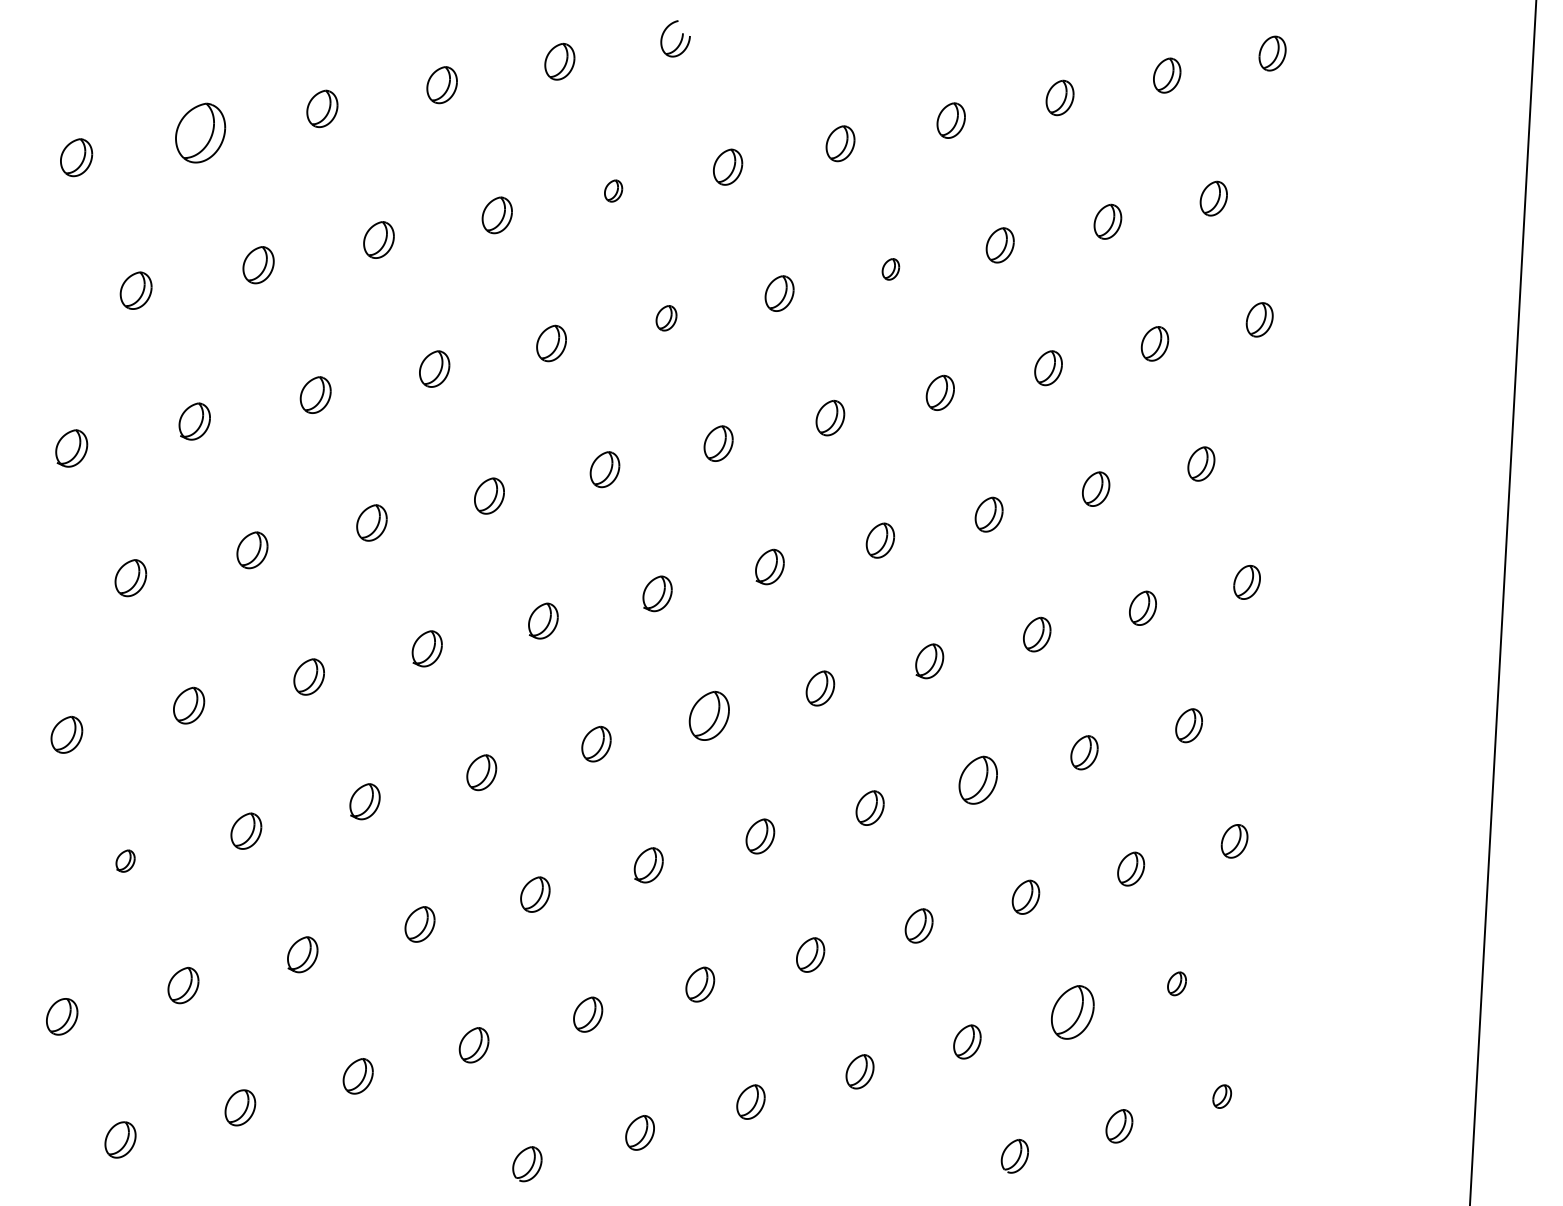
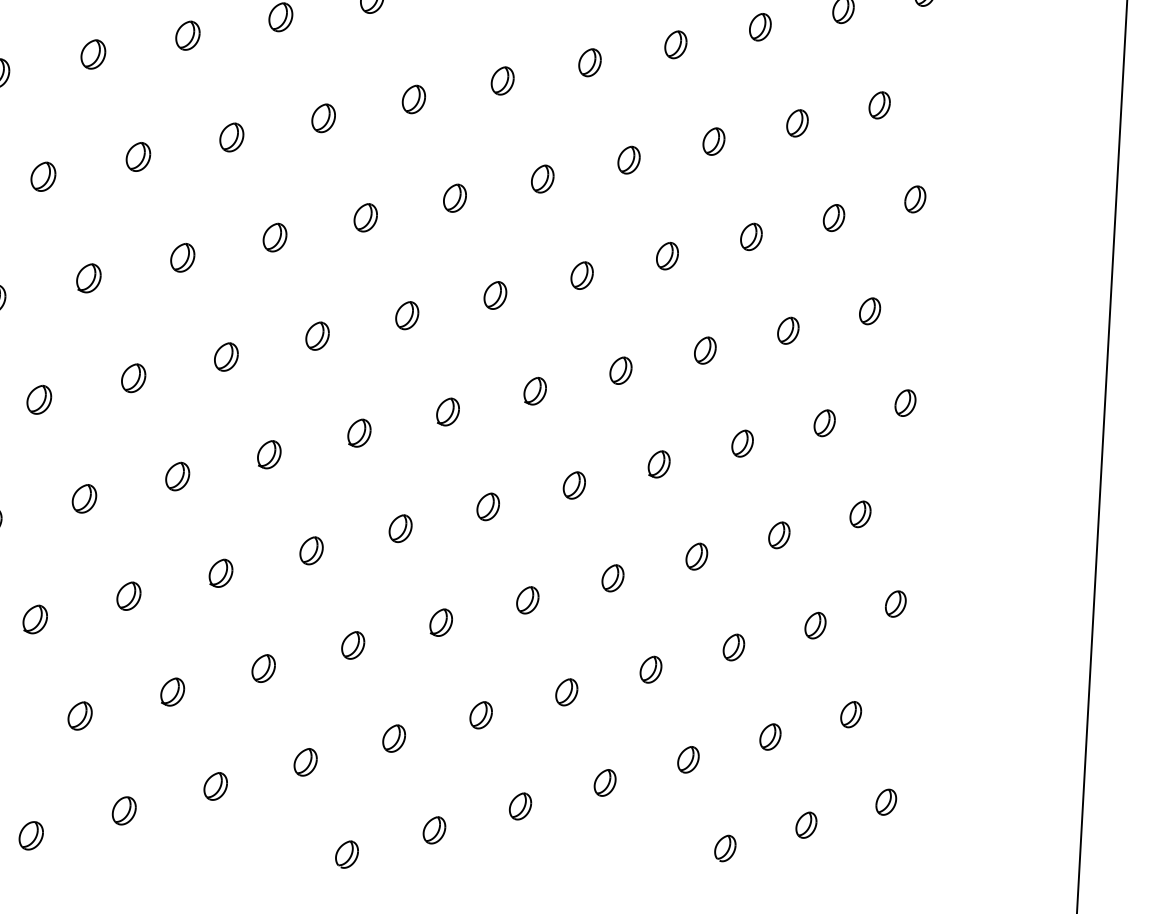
part: (200, 132) -> (93, 54), size x0.62
part: (613, 190) -> (413, 99), size x1.67
part: (890, 269) -> (628, 160), size x1.67
part: (666, 317) -> (454, 197), size x1.43
part: (709, 716) -> (488, 507), size x0.71
part: (977, 779) -> (696, 556), size x0.71
part: (125, 860) -> (35, 618), size x1.67
part: (1176, 983) -> (850, 714), size x1.43
part: (1073, 1012) -> (770, 736), size x0.62
part: (1221, 1096) -> (885, 802), size x1.43

